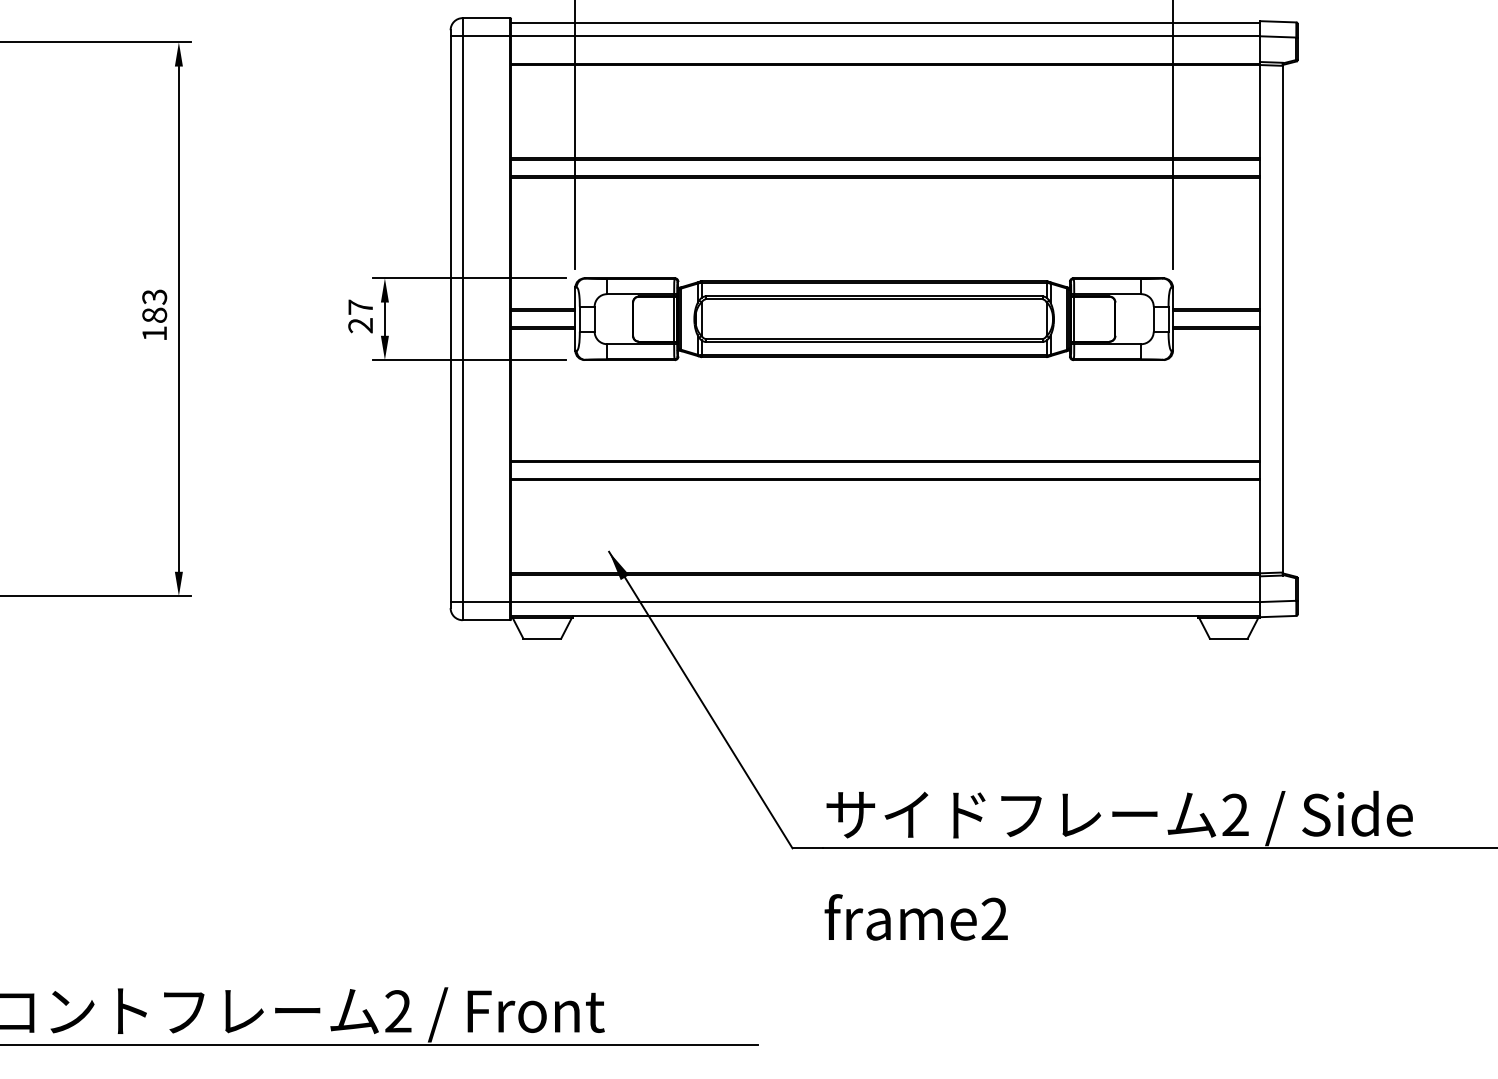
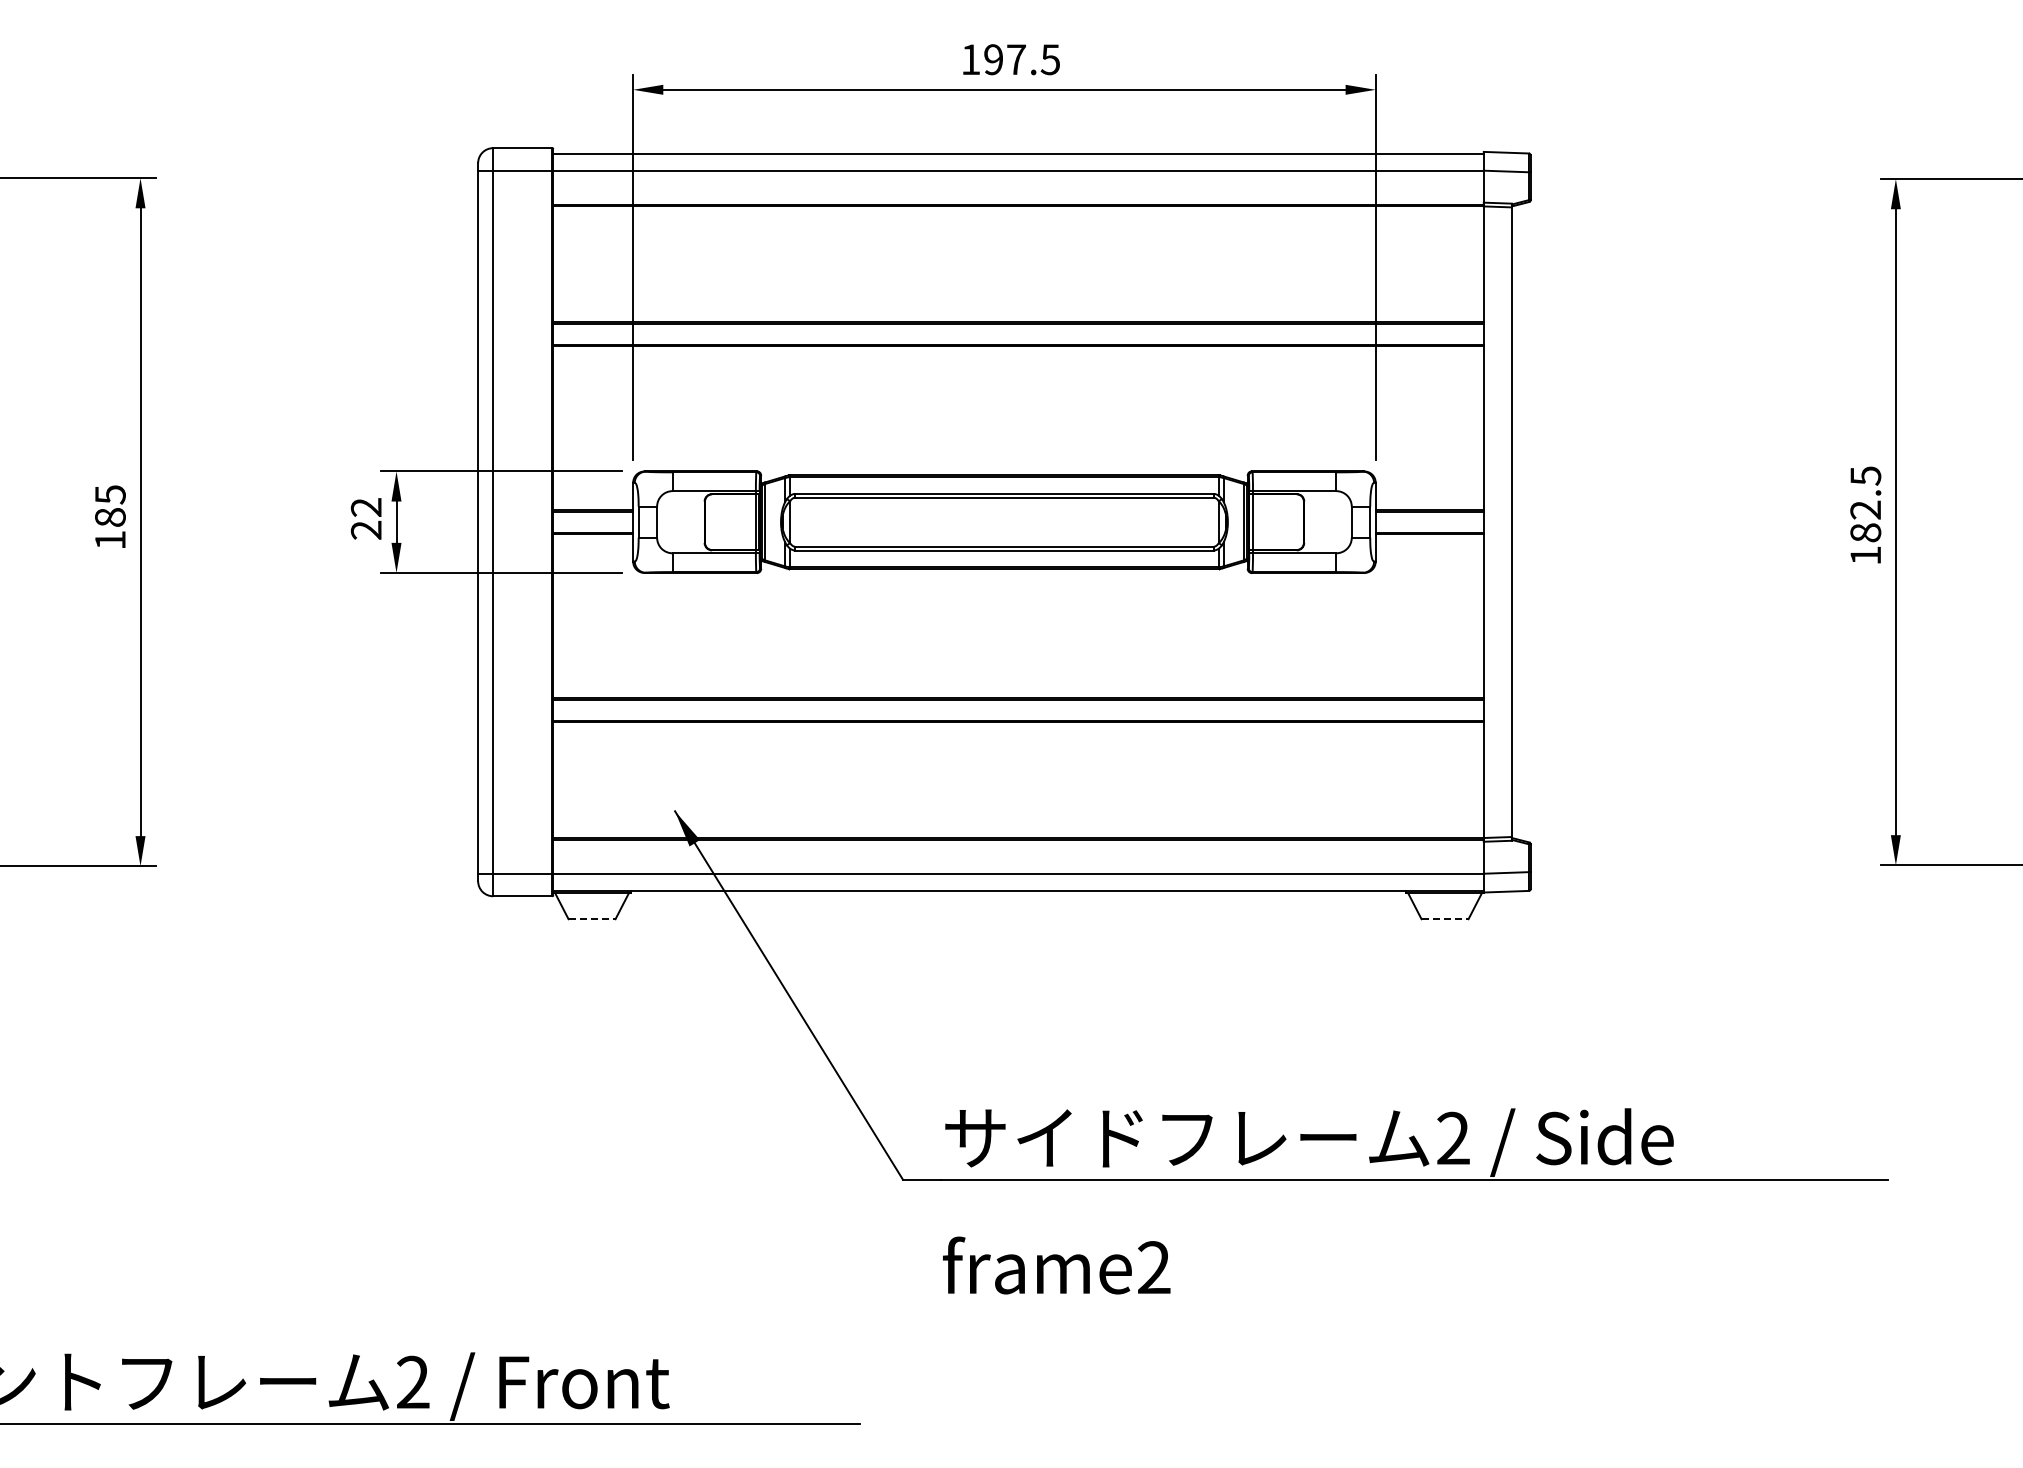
text: (153, 296) -> (109, 494), 183 -> 185
text: (359, 307) -> (365, 507), 27 -> 22
line: (542, 638) -> (592, 919), solid -> dashed
line: (1229, 638) -> (1445, 919), solid -> dashed

